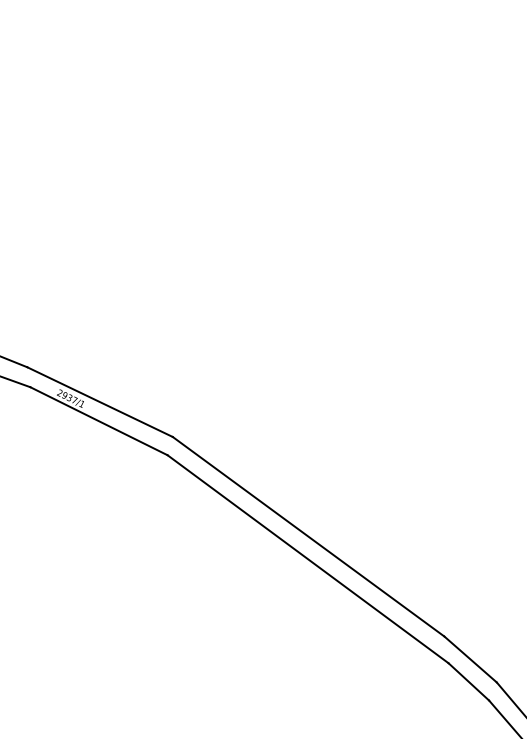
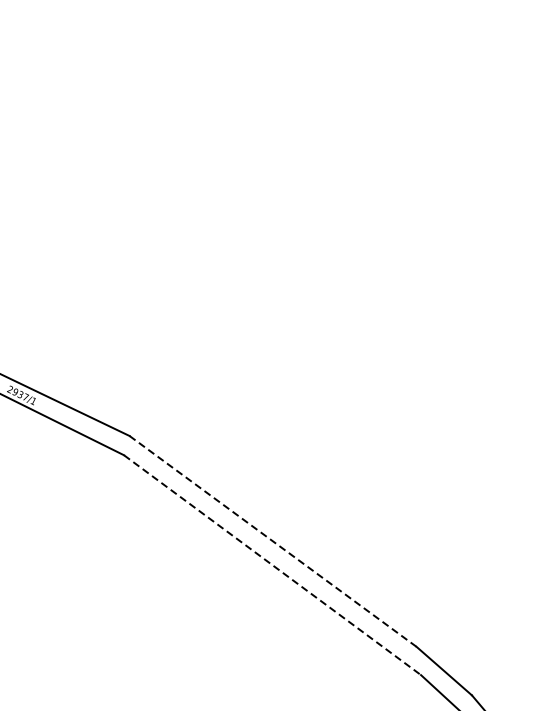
line: (308, 537) -> (272, 542), solid -> dashed
line: (308, 559) -> (272, 565), solid -> dashed

